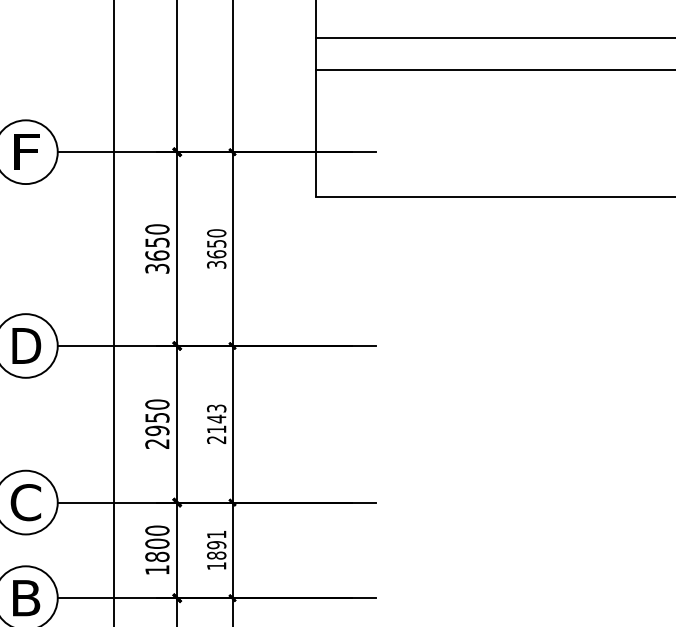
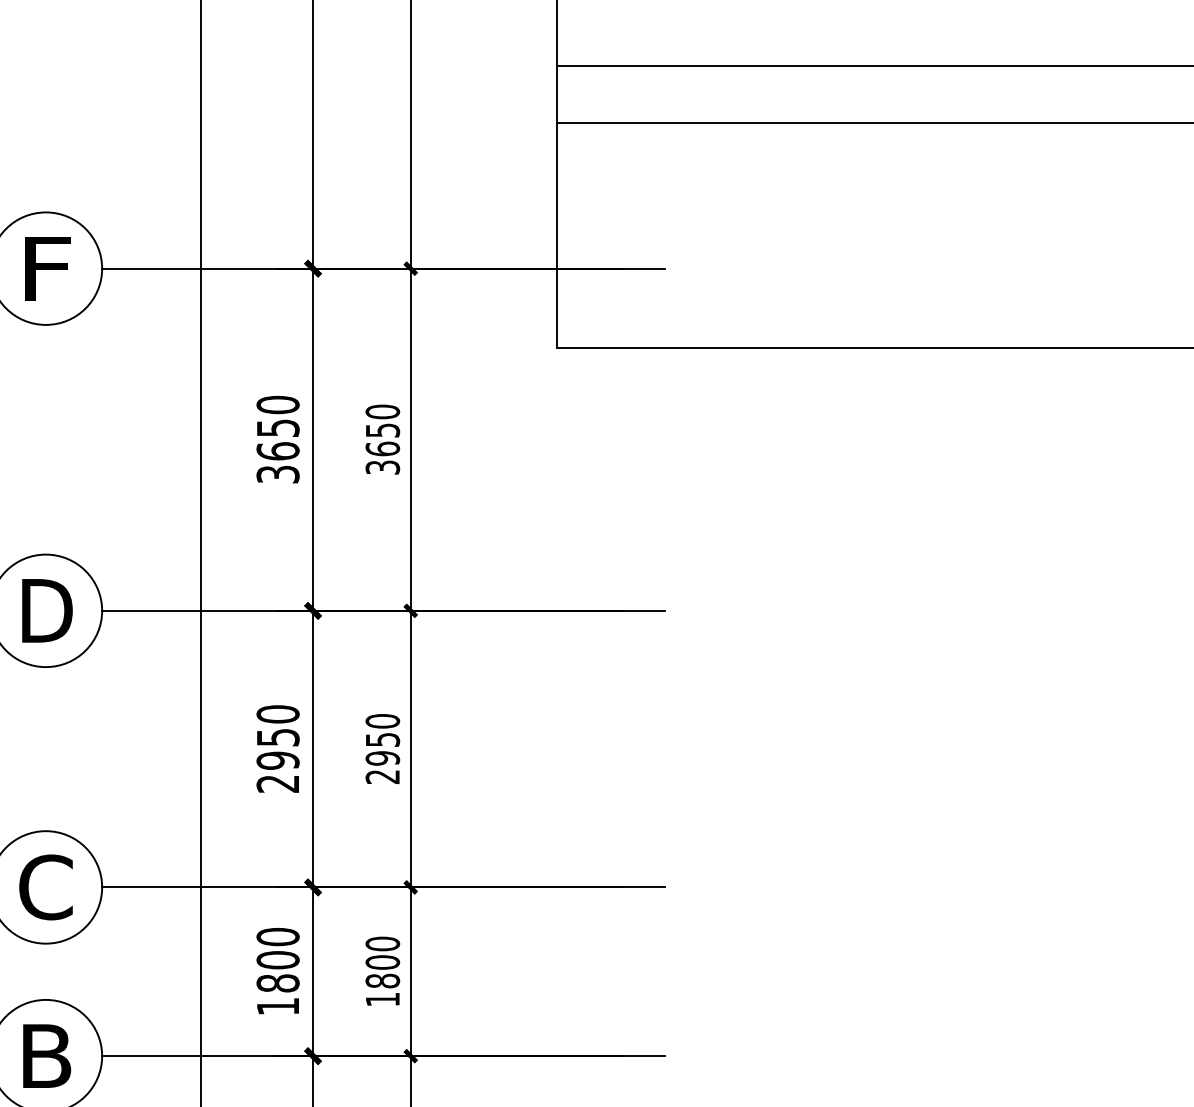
text: (216, 418) -> (382, 738), 2143 -> 2950
text: (216, 539) -> (382, 952), 1891 -> 1800

